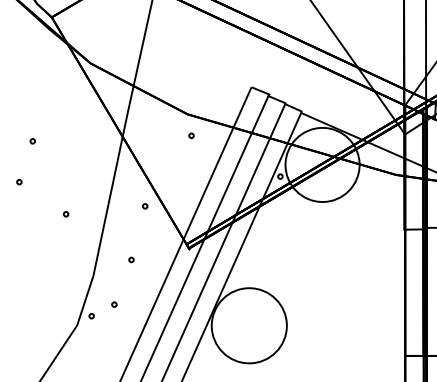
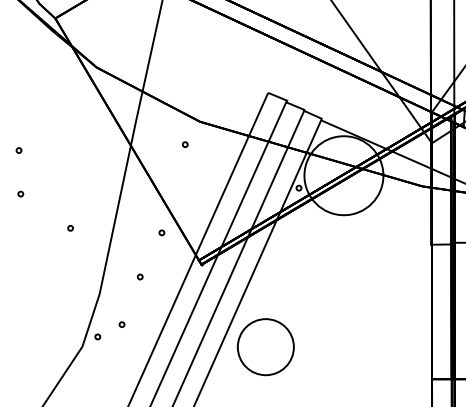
circle: (190, 135) -> (184, 144), moved
circle: (32, 141) -> (18, 150), moved
circle: (144, 206) -> (161, 232), moved
circle: (248, 326) -> (265, 347), size x0.7

